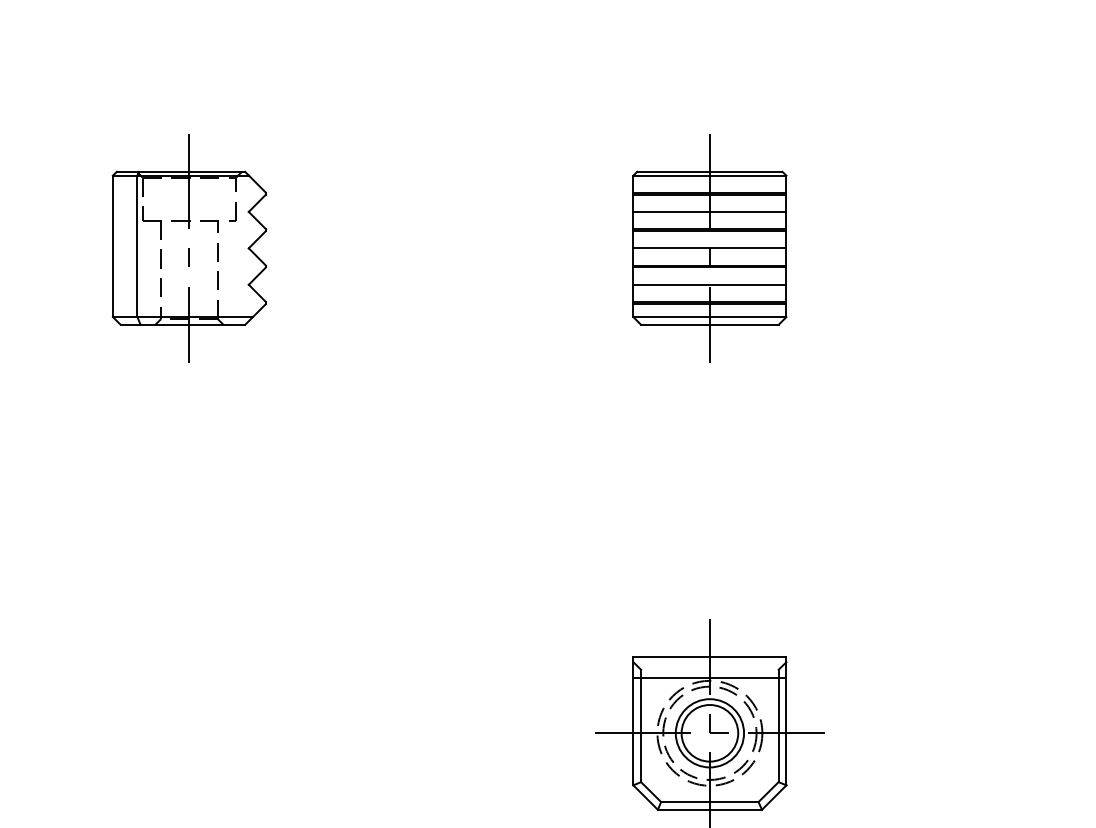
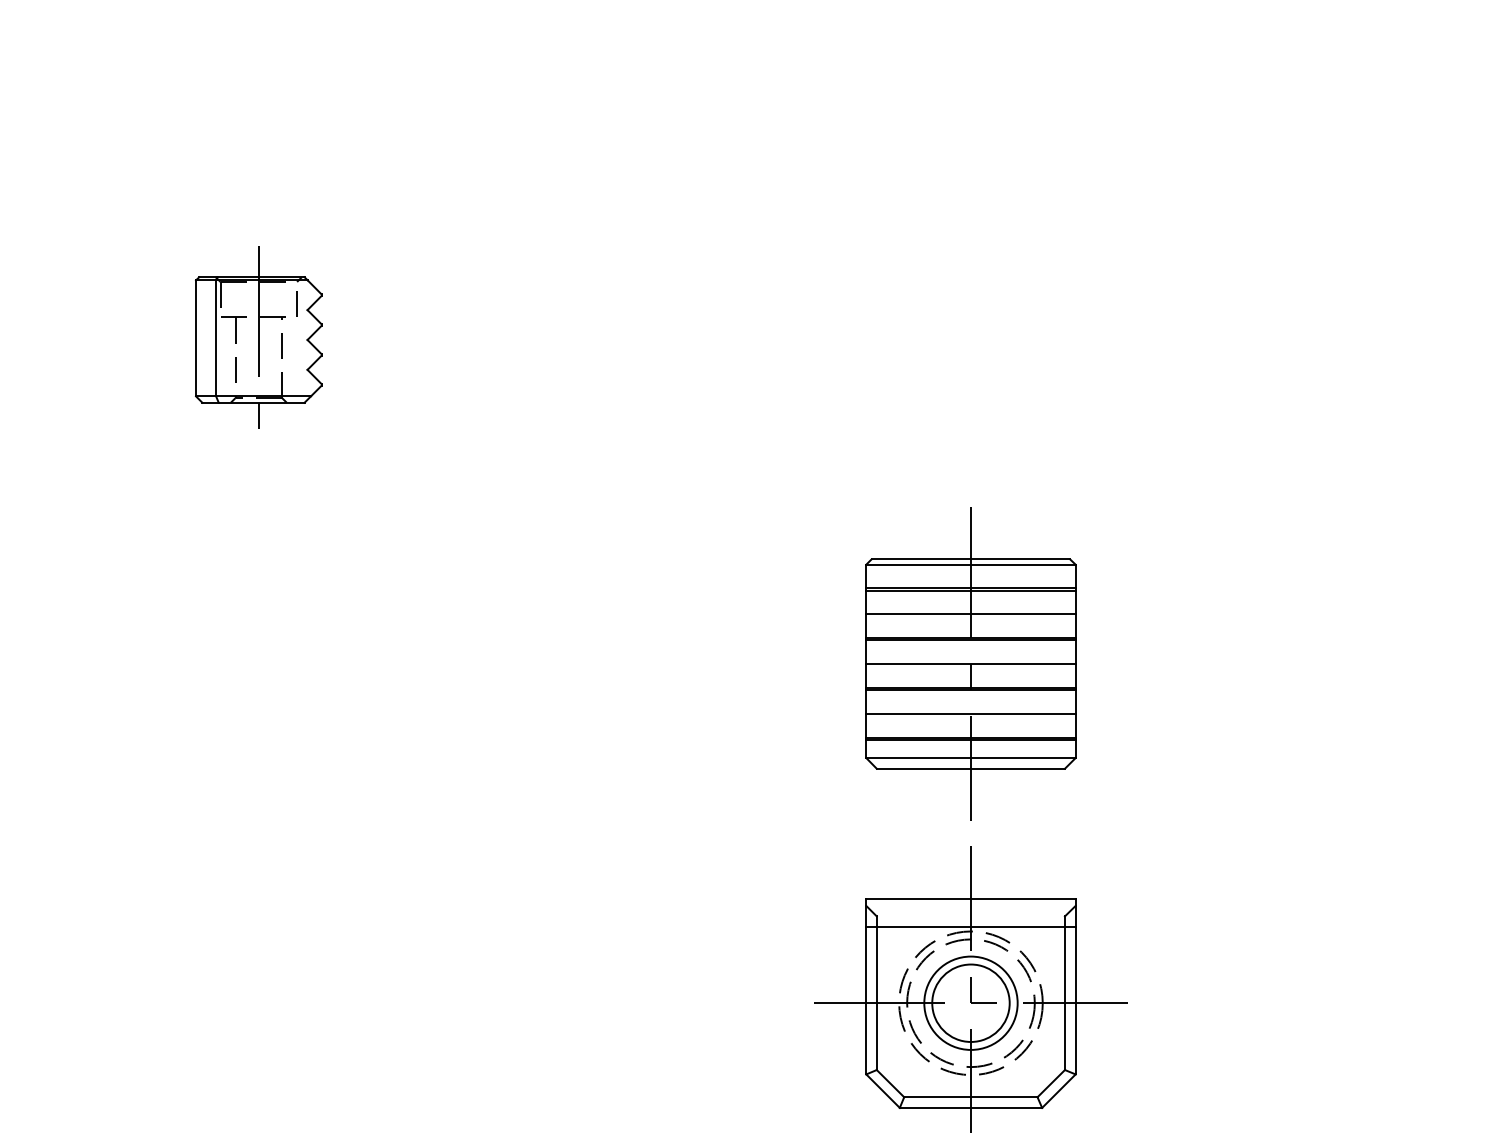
part: (188, 248) -> (257, 340), size x0.6
part: (709, 248) -> (970, 664), moved

